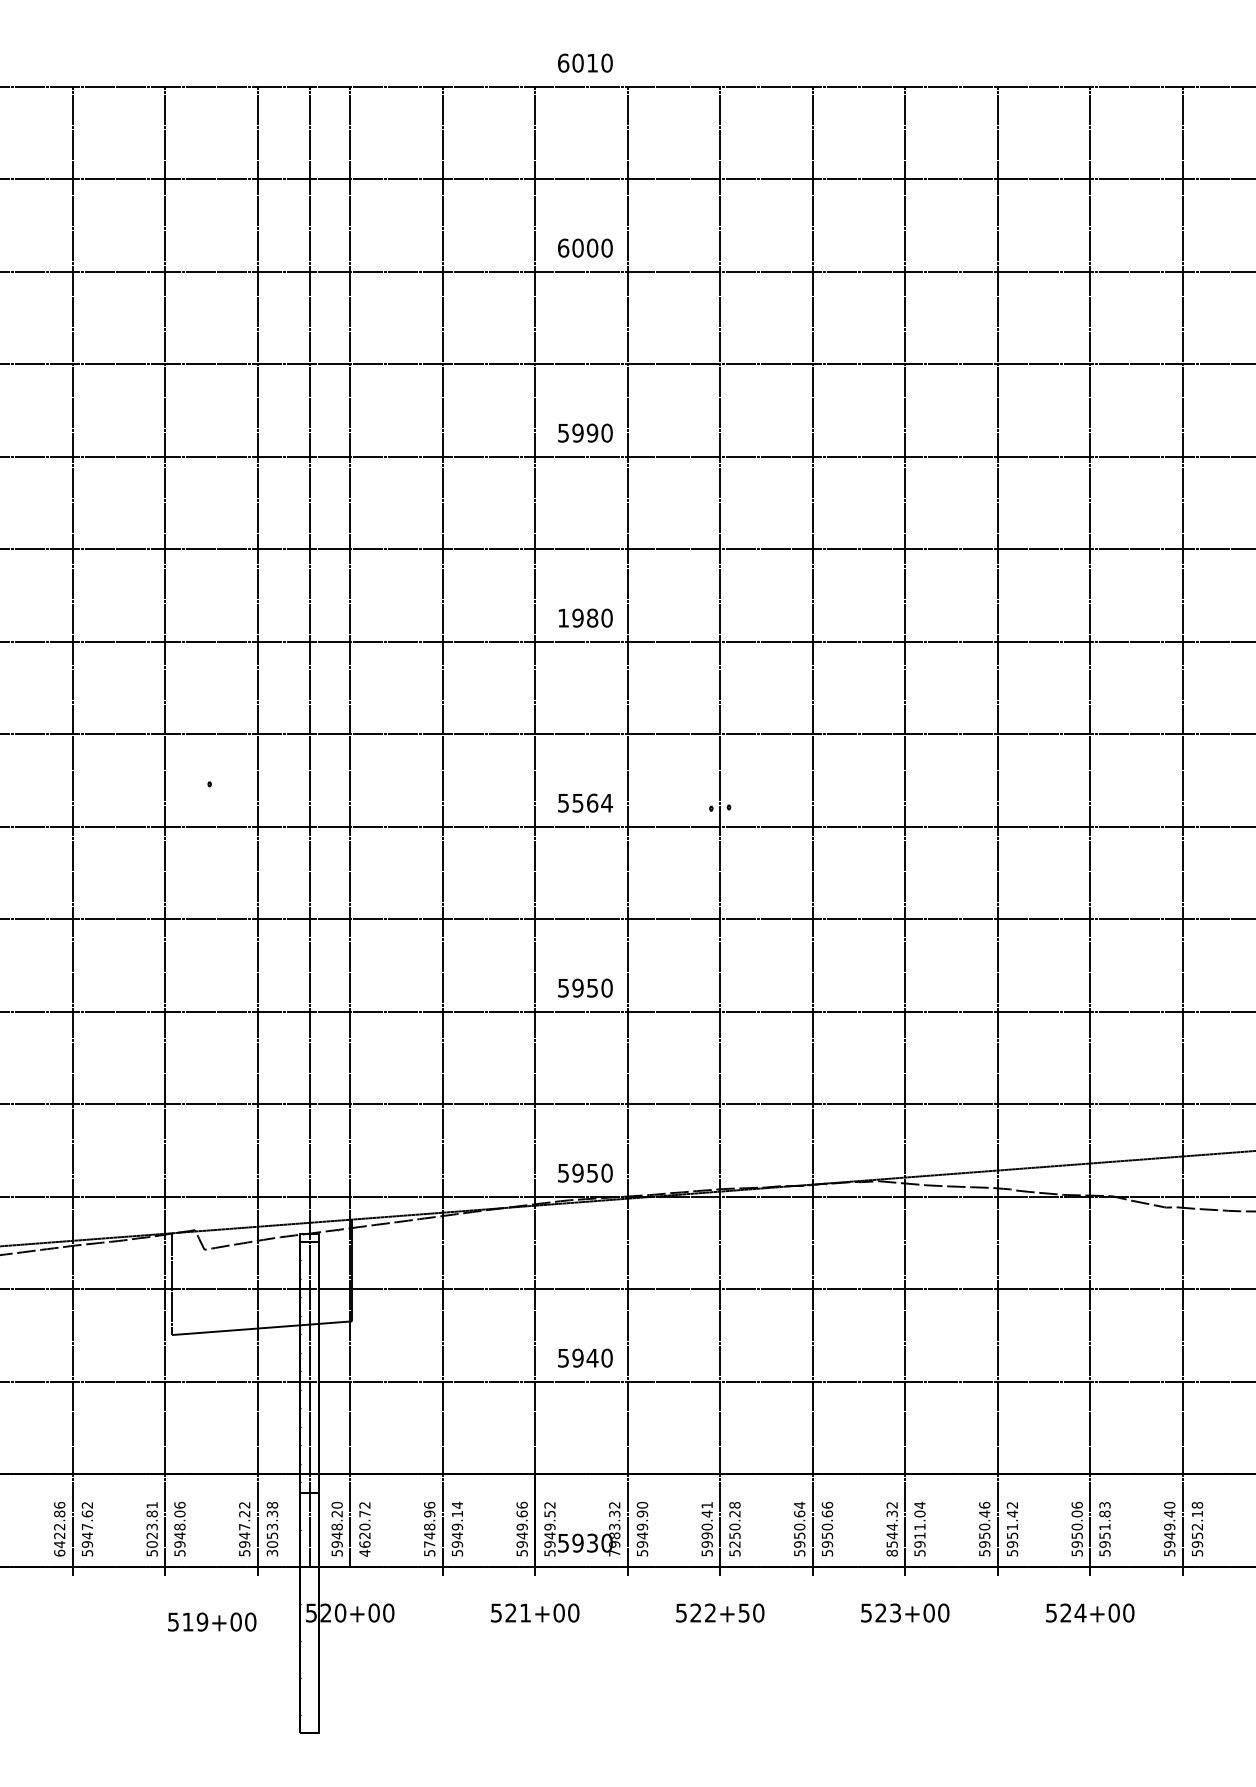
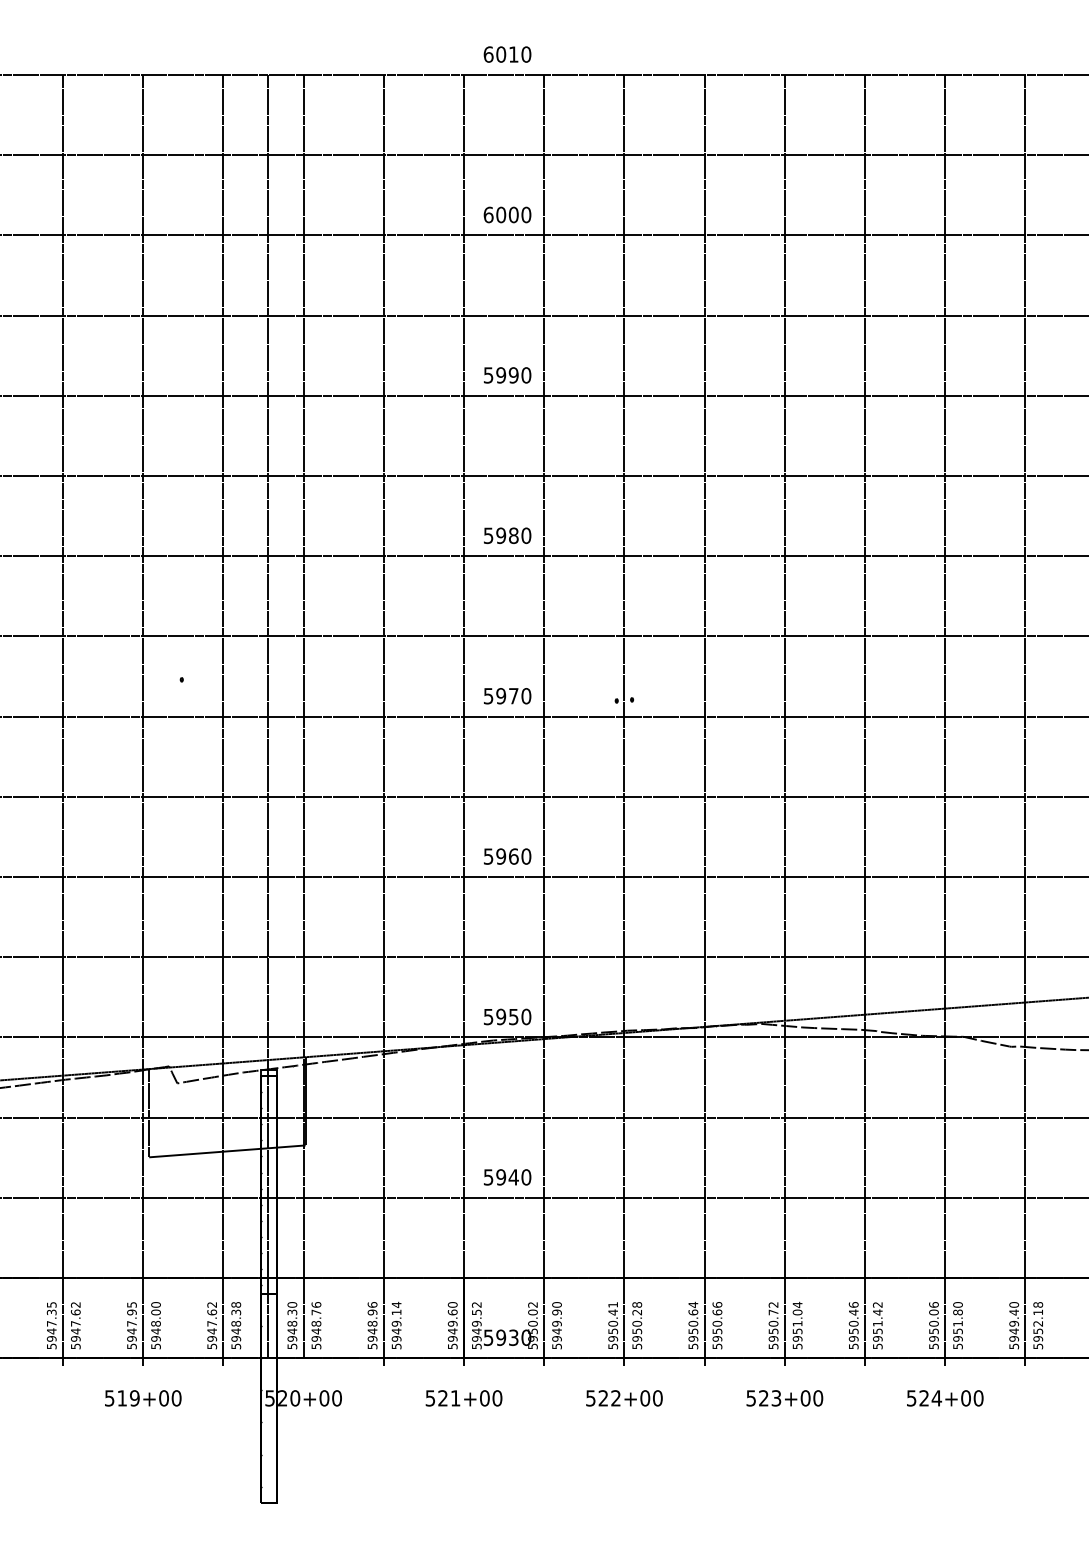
text: (563, 618) -> (488, 536), 1980 -> 5980
text: (592, 802) -> (513, 695), 5564 -> 5970
text: (592, 987) -> (513, 855), 5950 -> 5960
text: (179, 1504) -> (155, 1304), 5948.06 -> 5948.00
text: (521, 1504) -> (452, 1304), 5949.66 -> 5949.60
text: (1104, 1504) -> (957, 1304), 5951.83 -> 5951.80
text: (244, 1513) -> (212, 1312), 5947.22 -> 5947.62
text: (337, 1513) -> (292, 1312), 5948.20 -> 5948.30
text: (151, 1524) -> (131, 1321), 5023.81 -> 5947.95
text: (59, 1528) -> (51, 1325), 6422.86 -> 5947.35
text: (364, 1528) -> (316, 1325), 4620.72 -> 5948.76
text: (614, 1533) -> (532, 1329), 7983.32 -> 5950.02
text: (891, 1533) -> (772, 1329), 8544.32 -> 5950.72
text: (706, 1535) -> (612, 1331), 5990.41 -> 5950.41
text: (919, 1535) -> (797, 1331), 5911.04 -> 5951.04
text: (272, 1539) -> (236, 1334), 3053.38 -> 5948.38
text: (429, 1544) -> (372, 1338), 5748.96 -> 5948.96
text: (734, 1544) -> (636, 1338), 5250.28 -> 5950.28
text: (743, 1612) -> (644, 1397), 522+50 -> 522+00
text: (212, 1621) -> (143, 1397), moved

